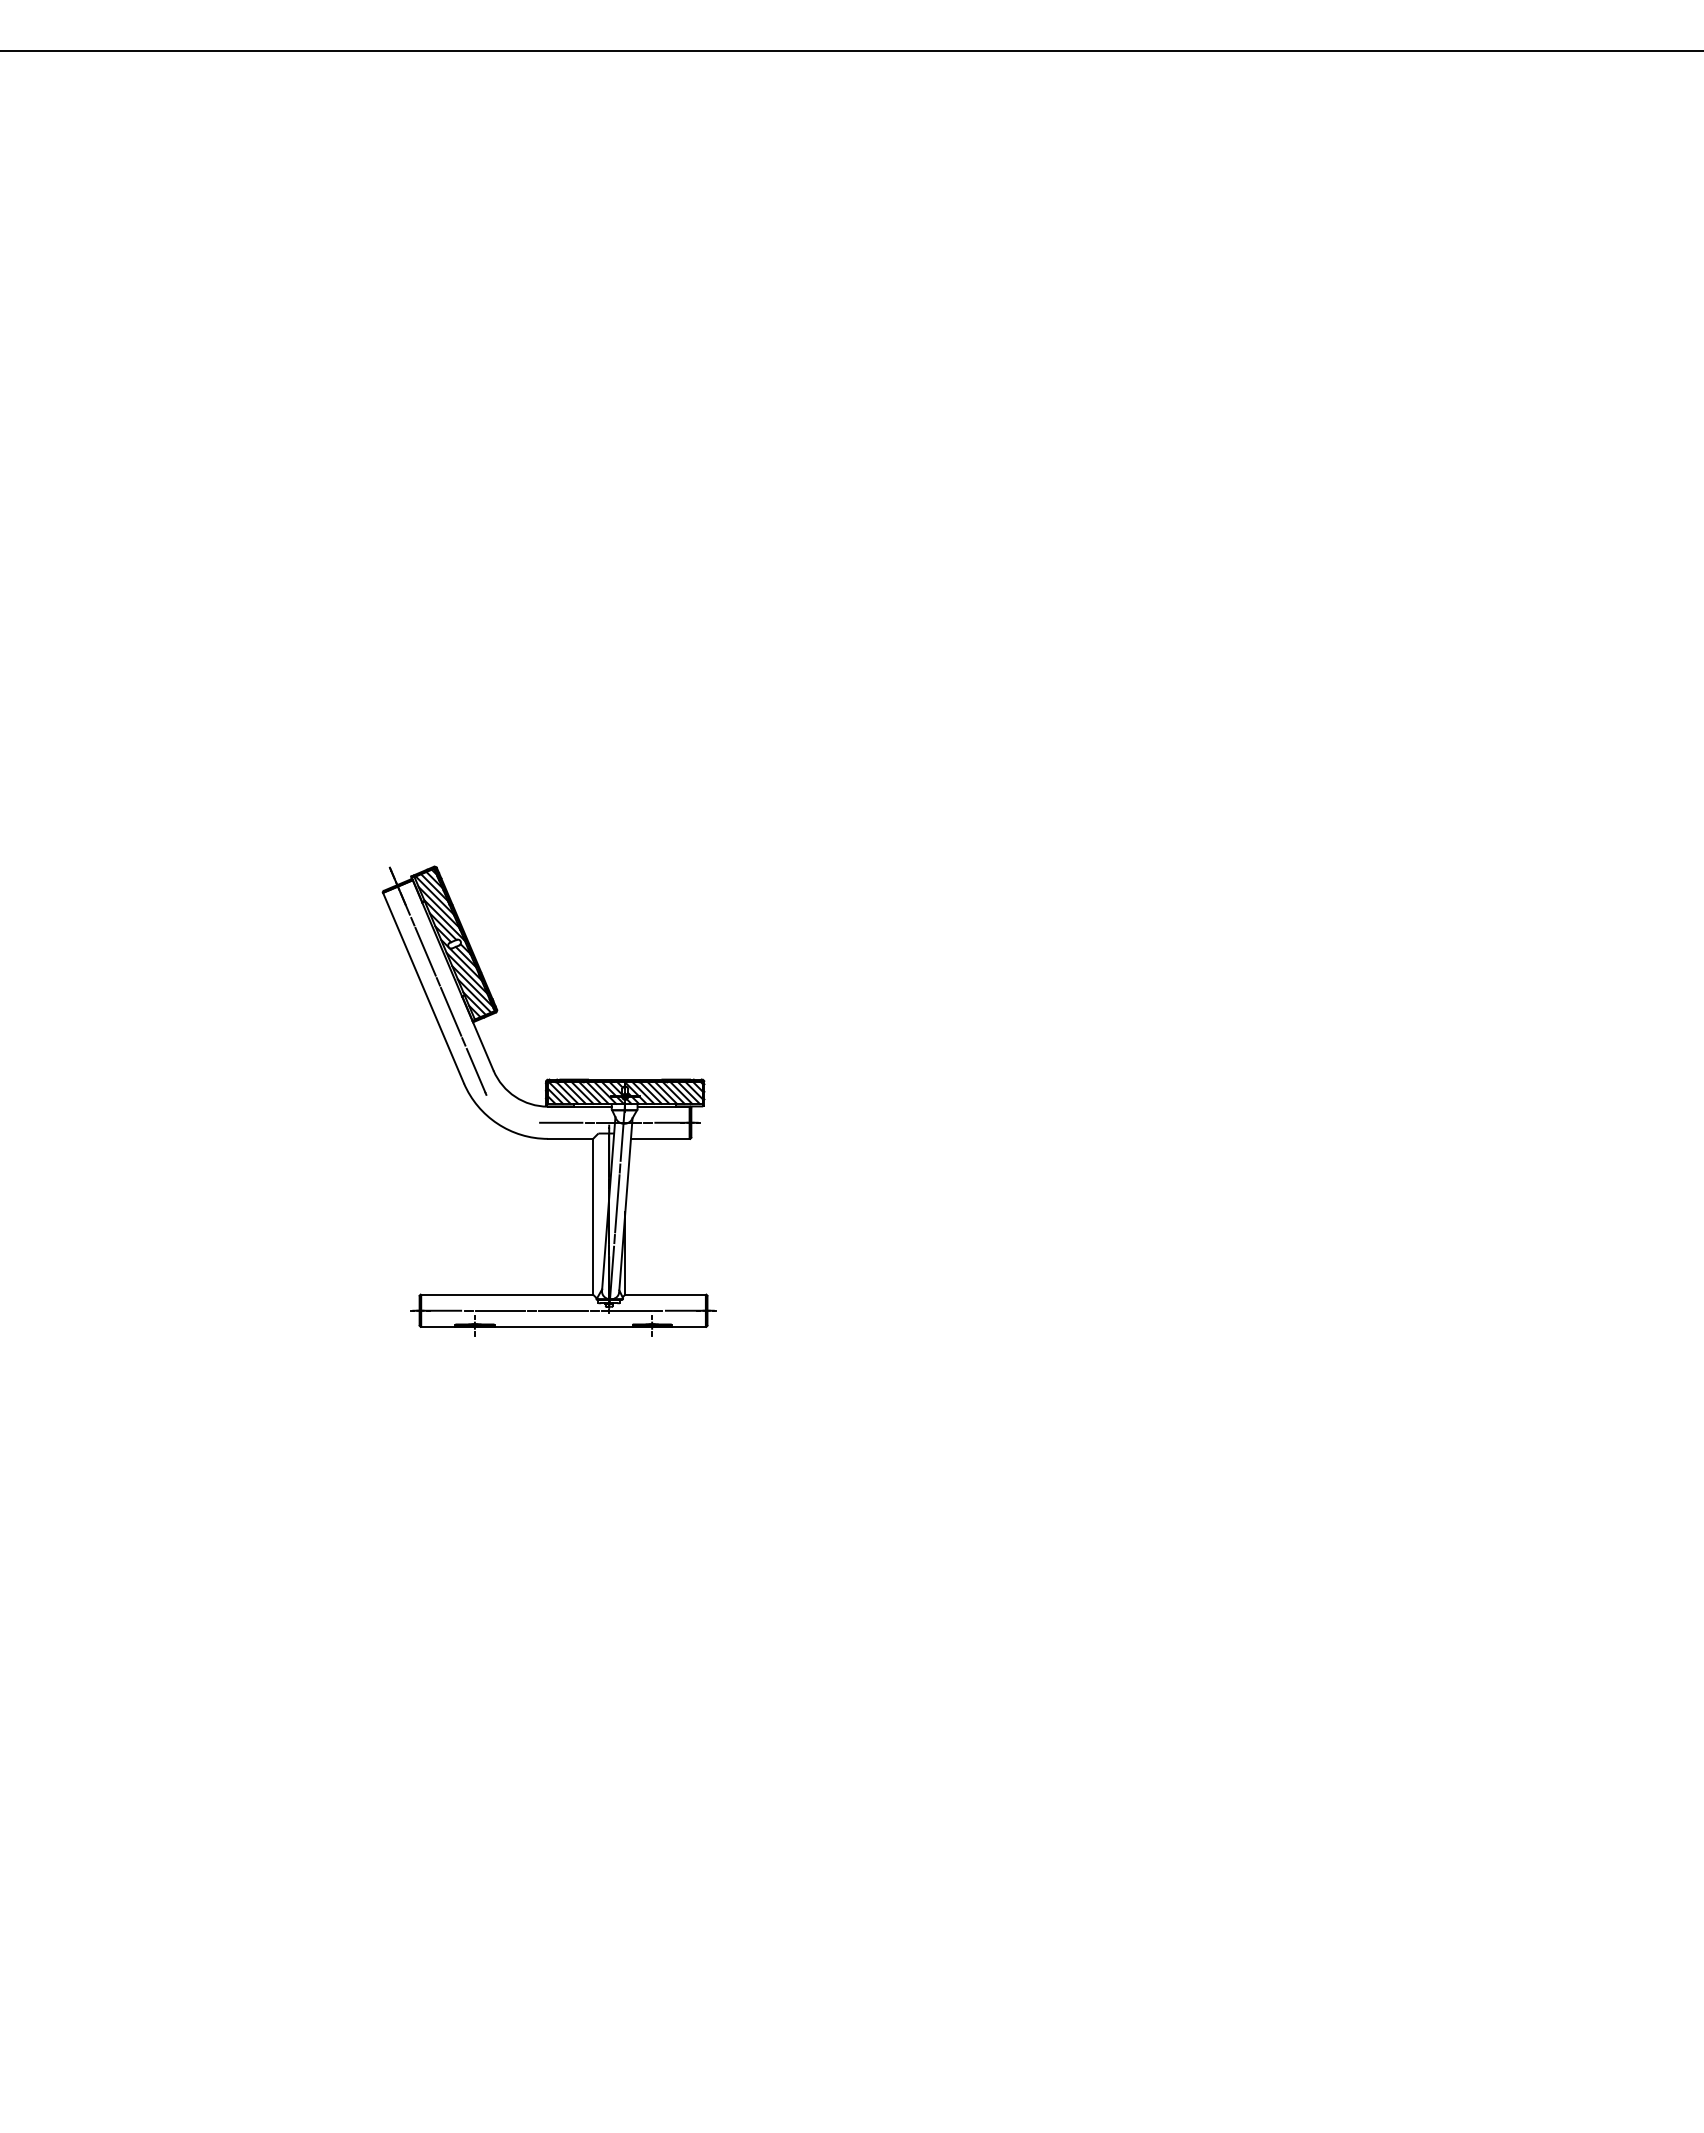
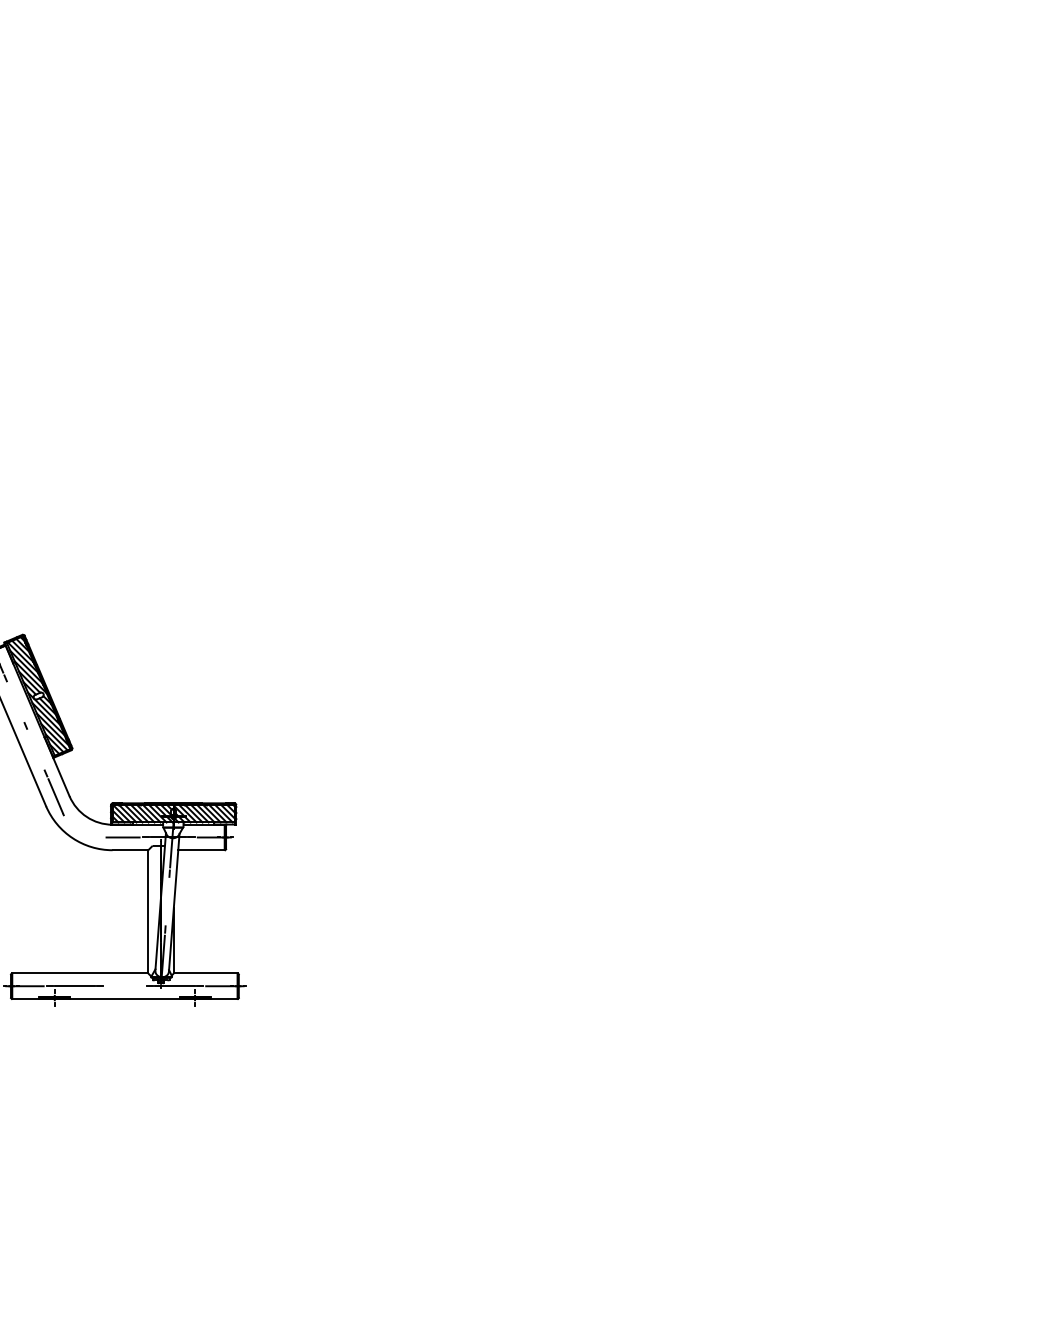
line: (425, 951) -> (15, 701), removed
line: (450, 1011) -> (35, 749), removed
line: (617, 1203) -> (167, 901), removed
line: (563, 1310) -> (124, 986), removed

